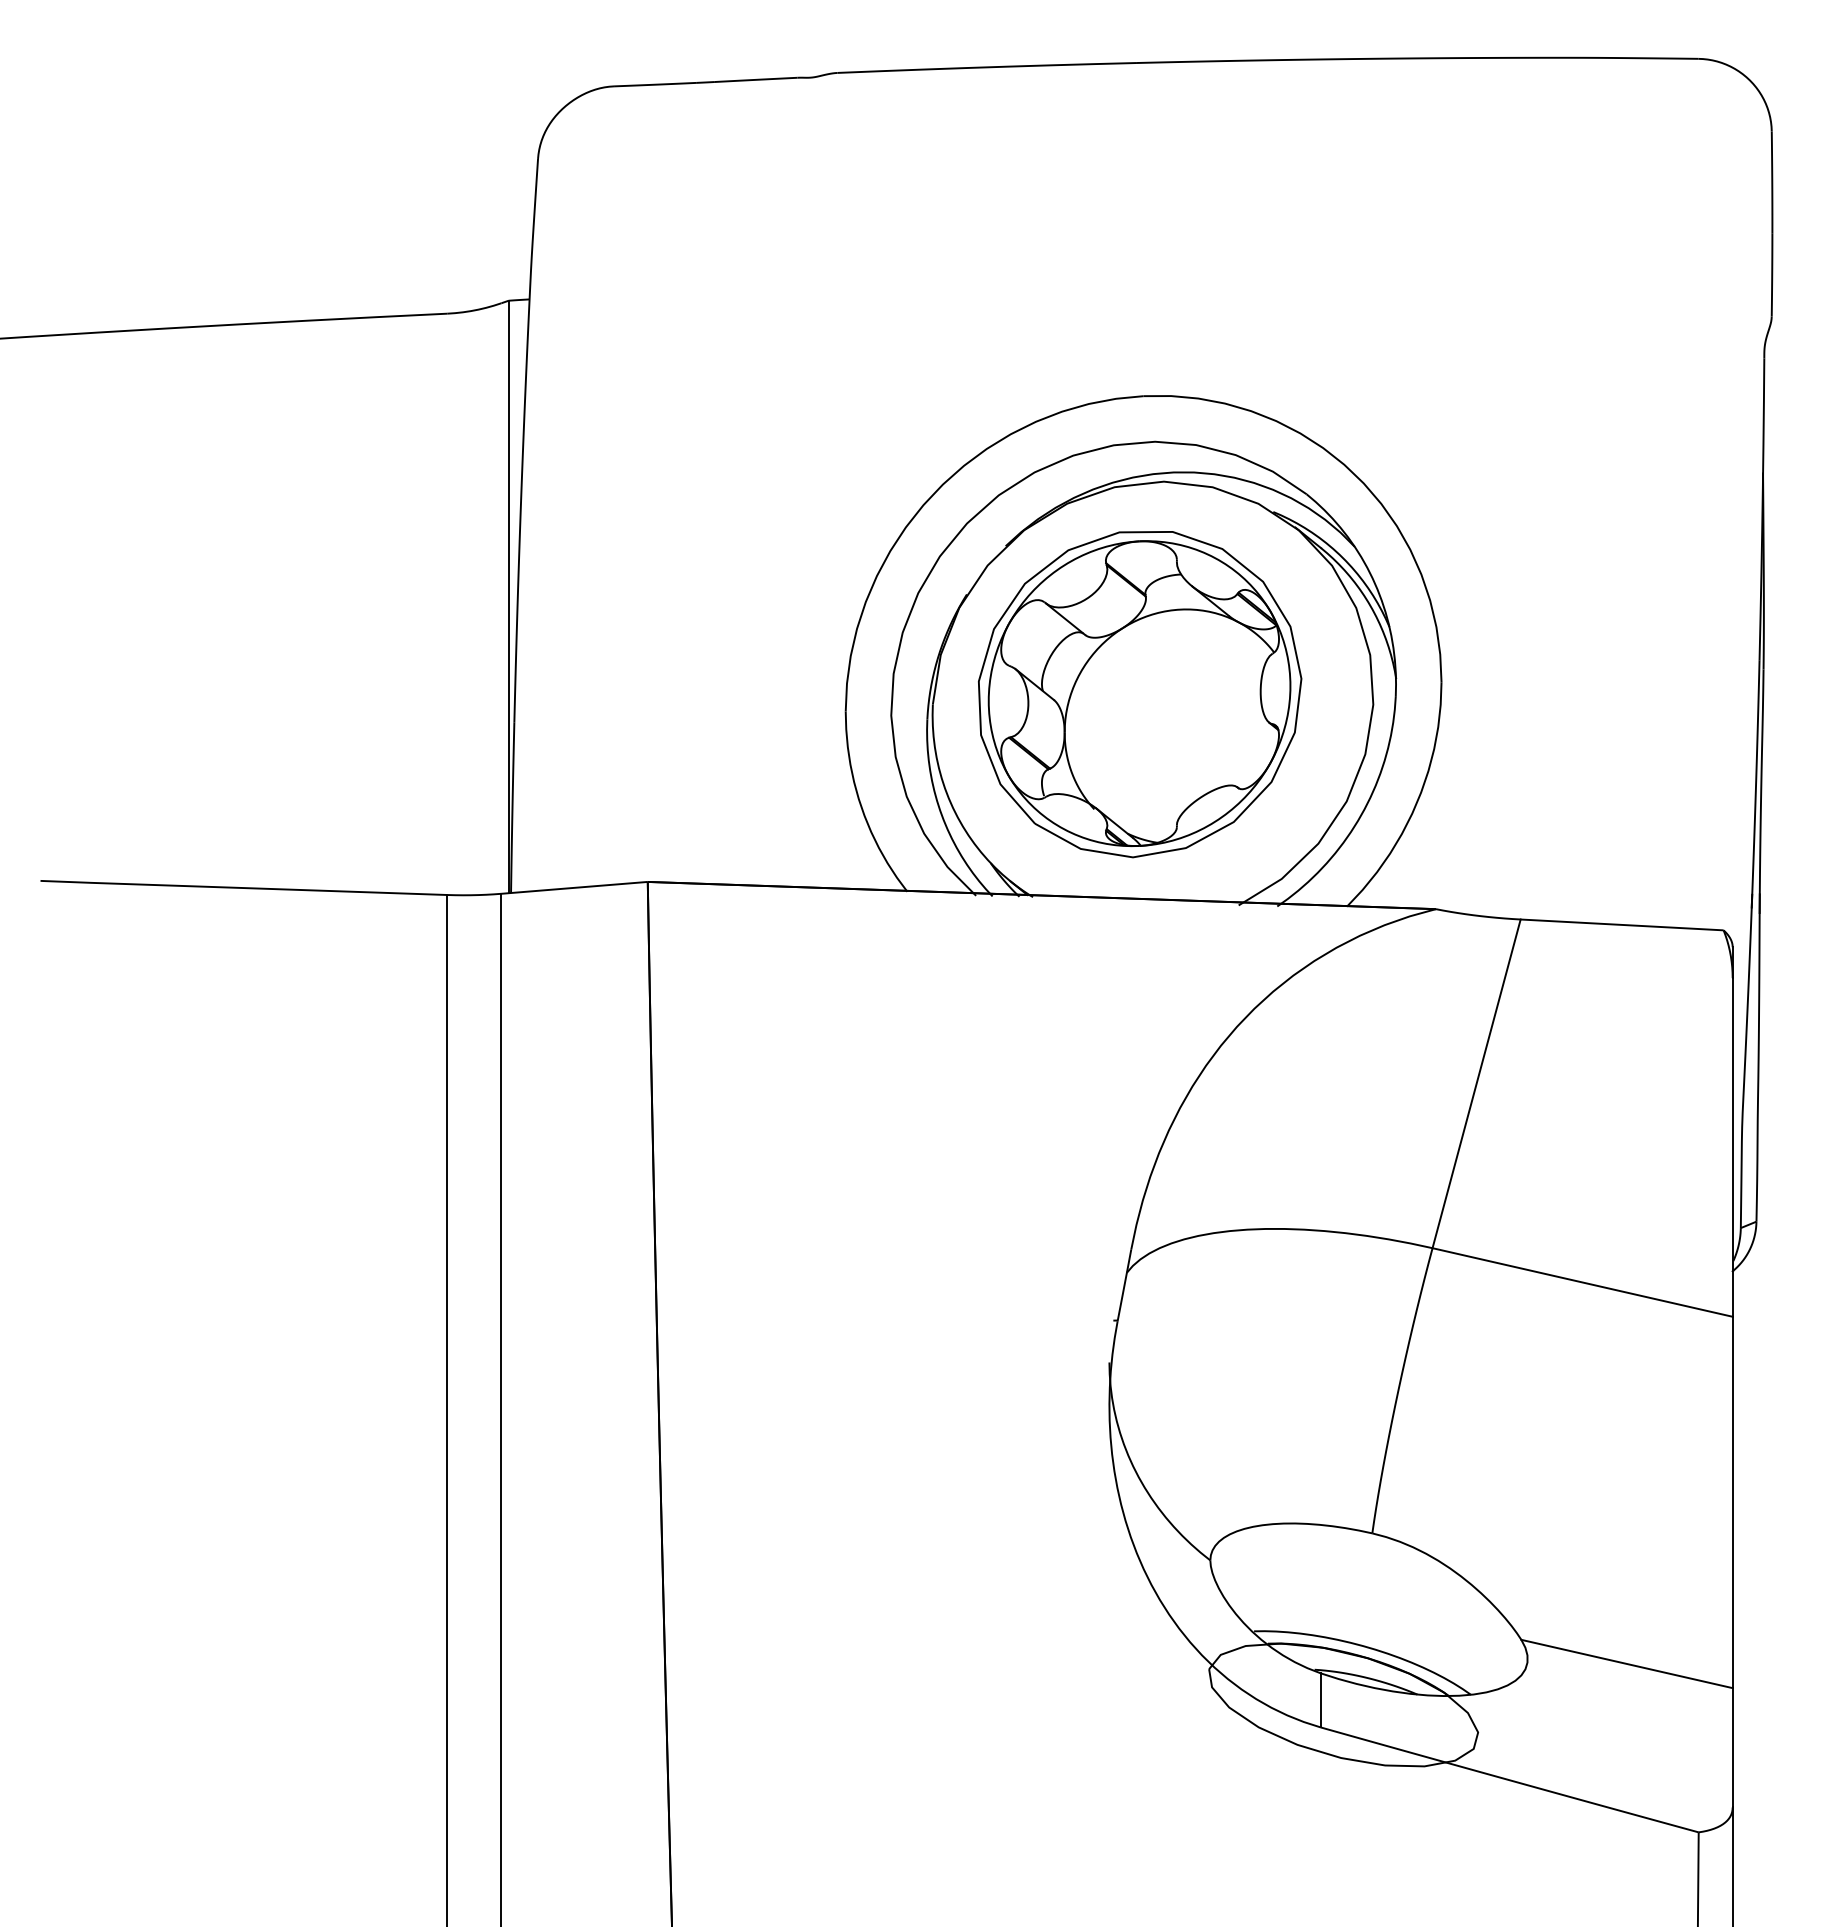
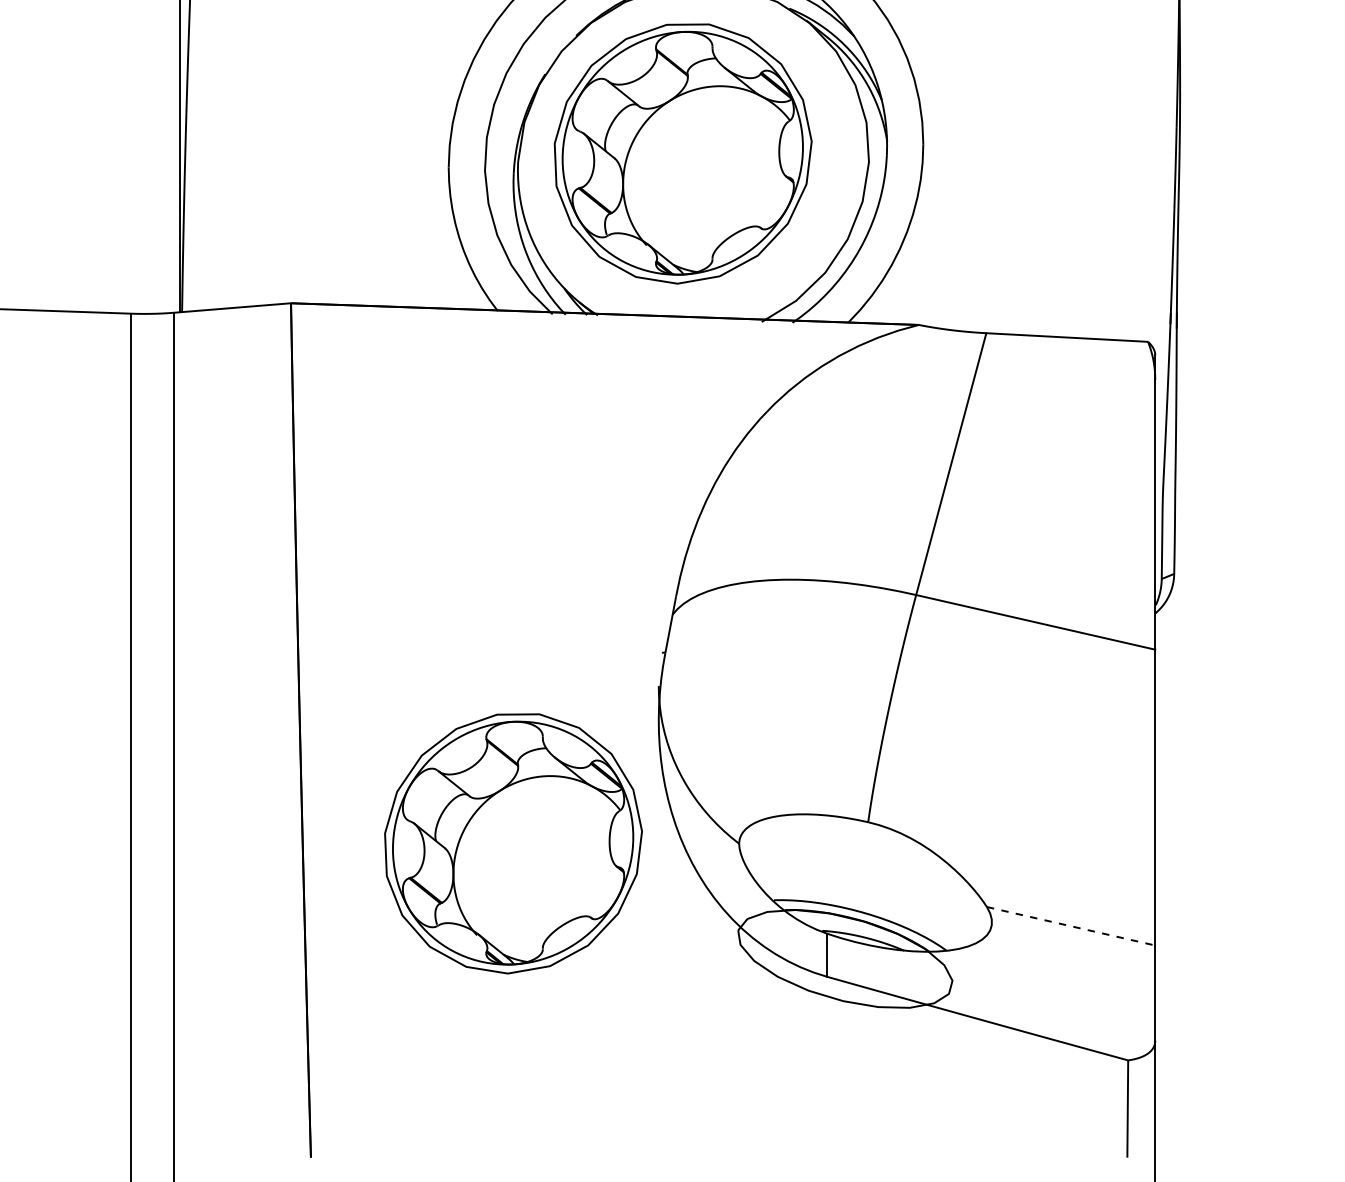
part: (927, 1560) -> (513, 843), added
line: (1627, 1664) -> (1071, 926), solid -> dashed

